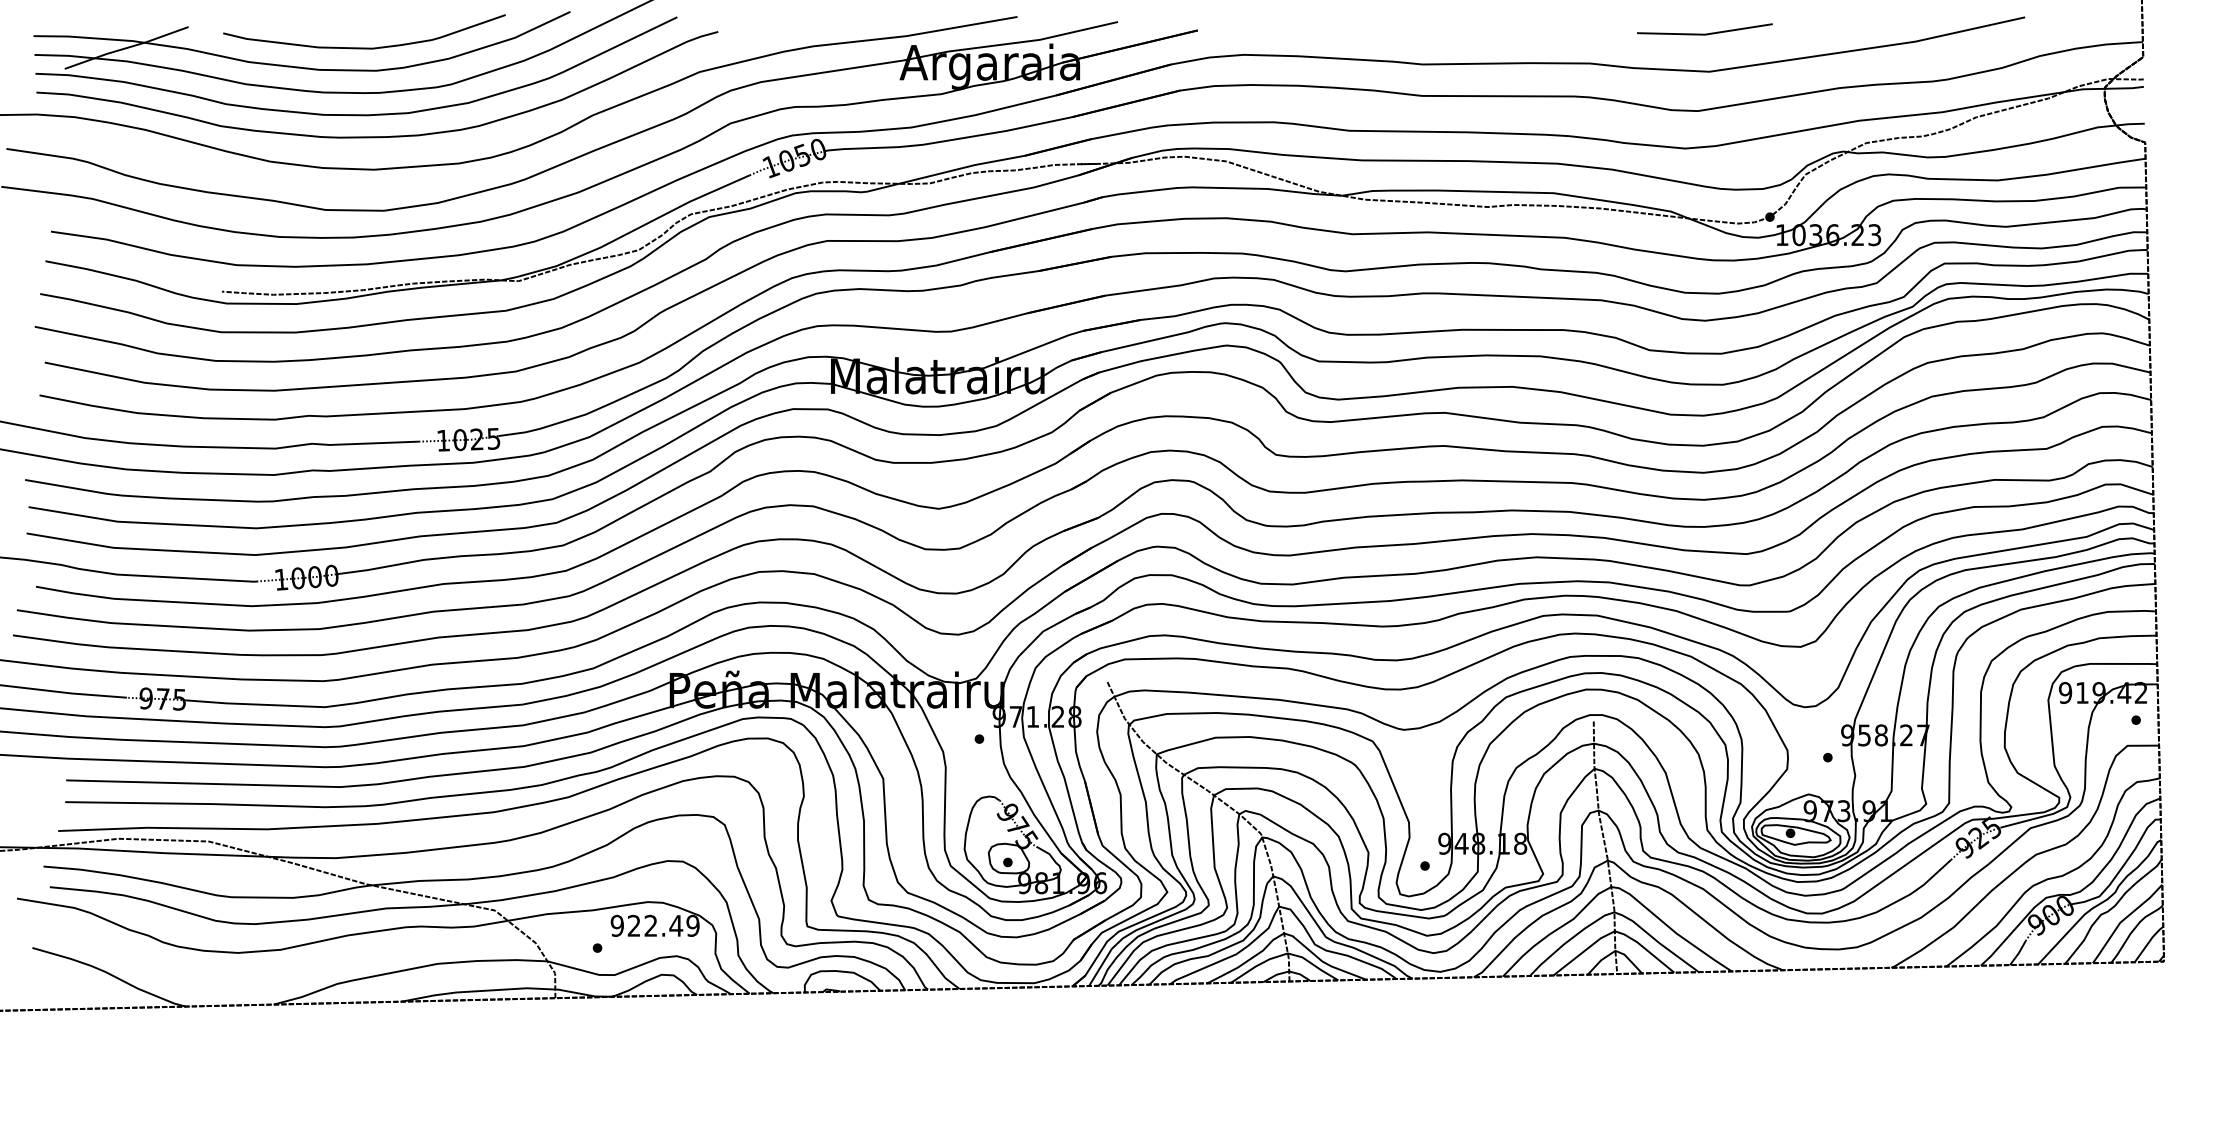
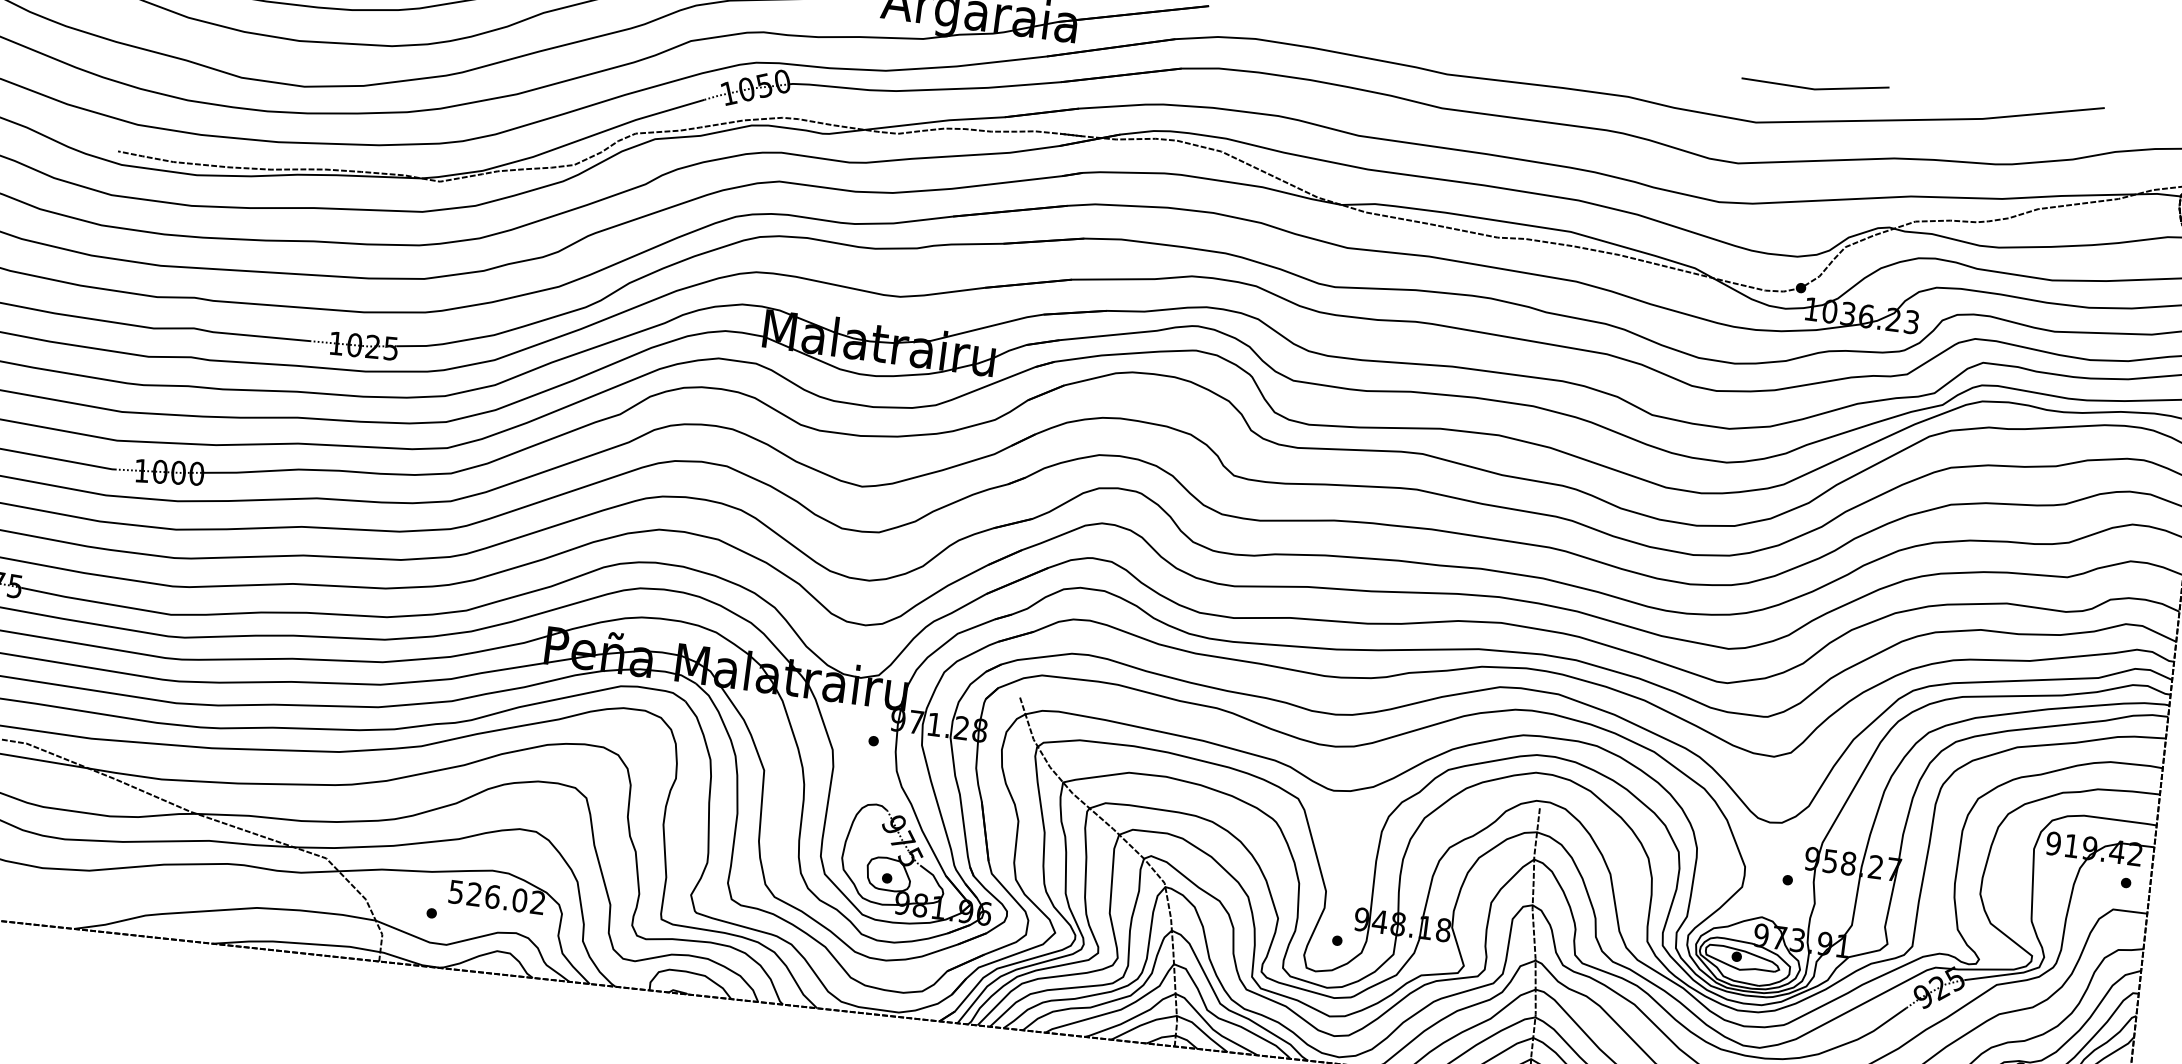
line: (1704, 33) -> (1814, 88), moved
text: (654, 925) -> (496, 896), 922.49 -> 526.02

